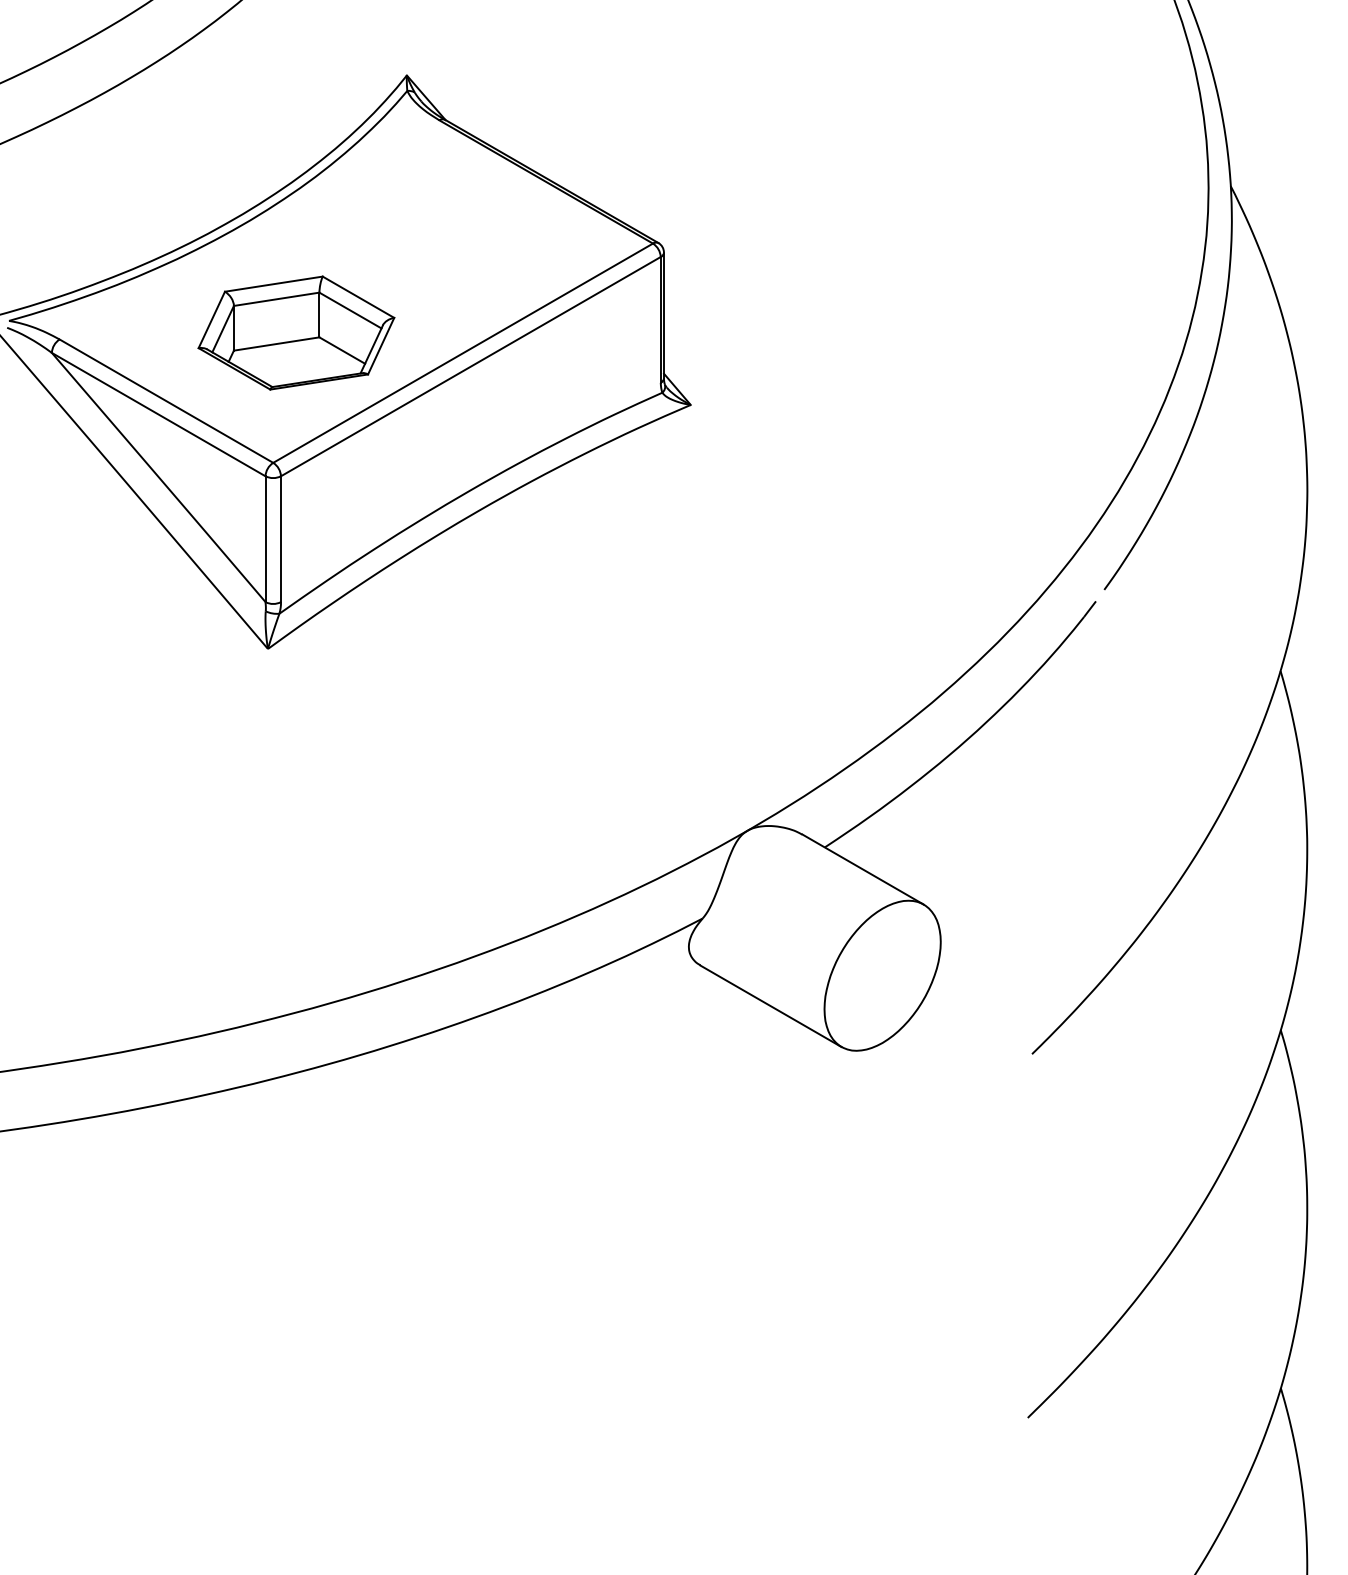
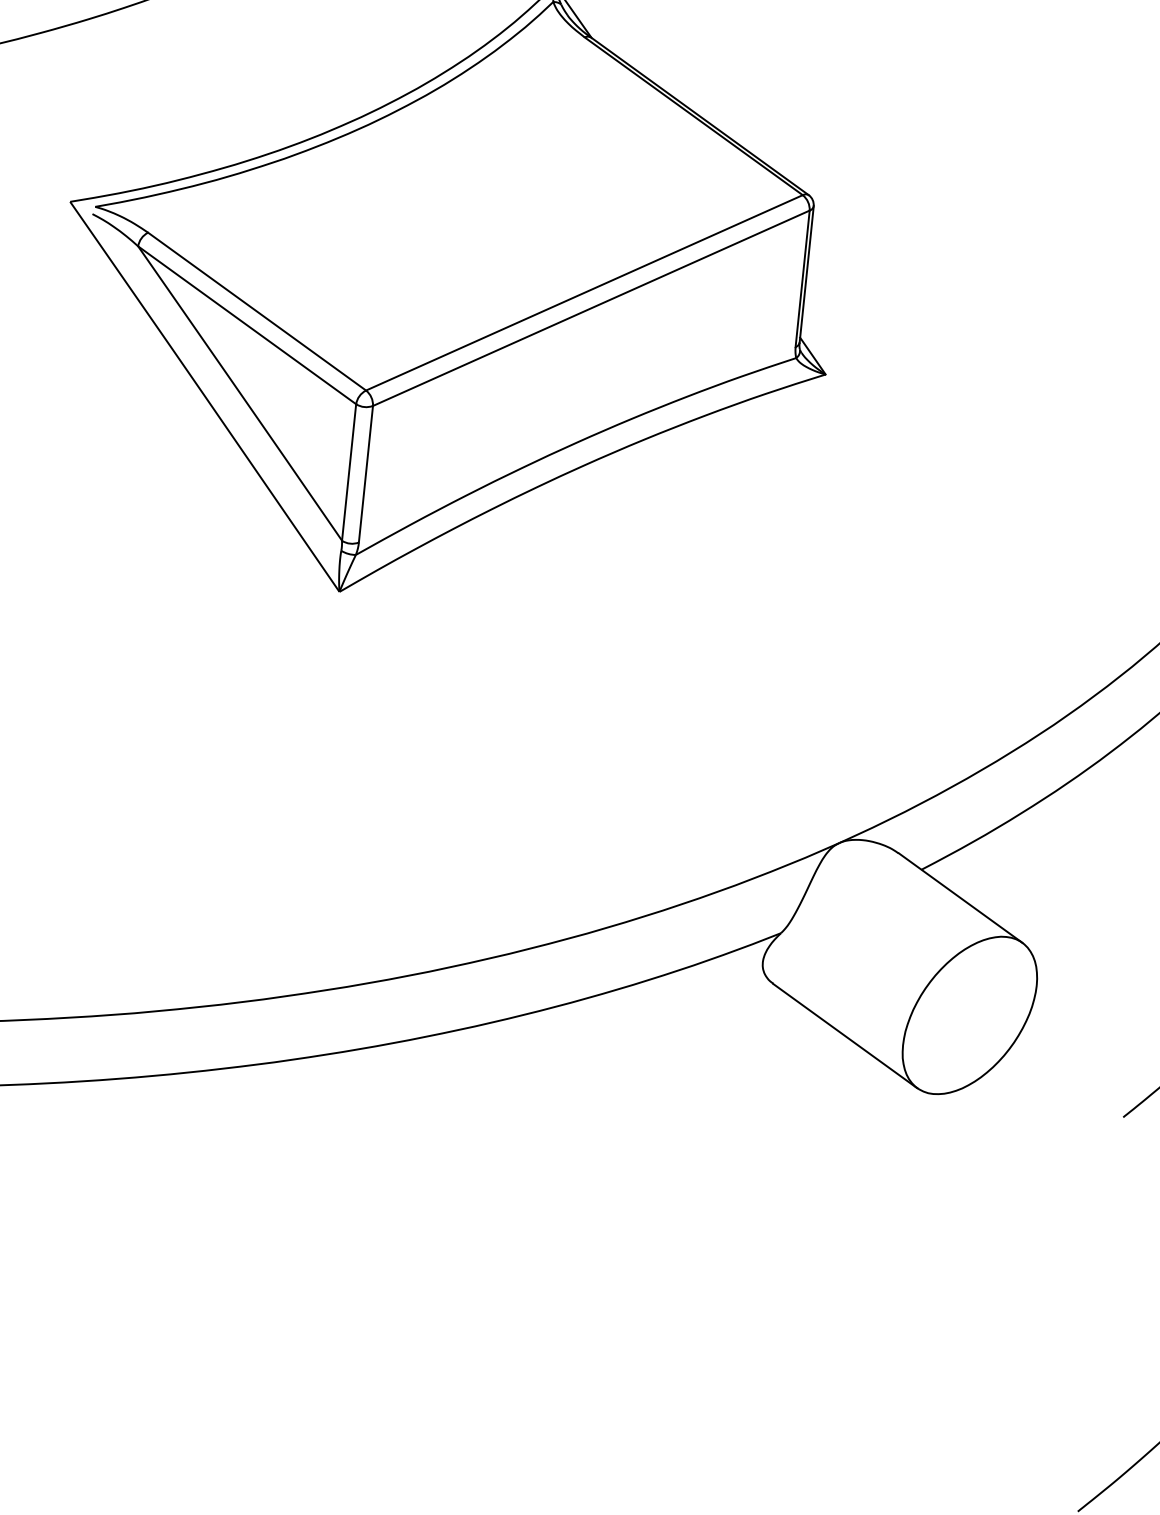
part: (296, 332) -> (405, 251), removed

